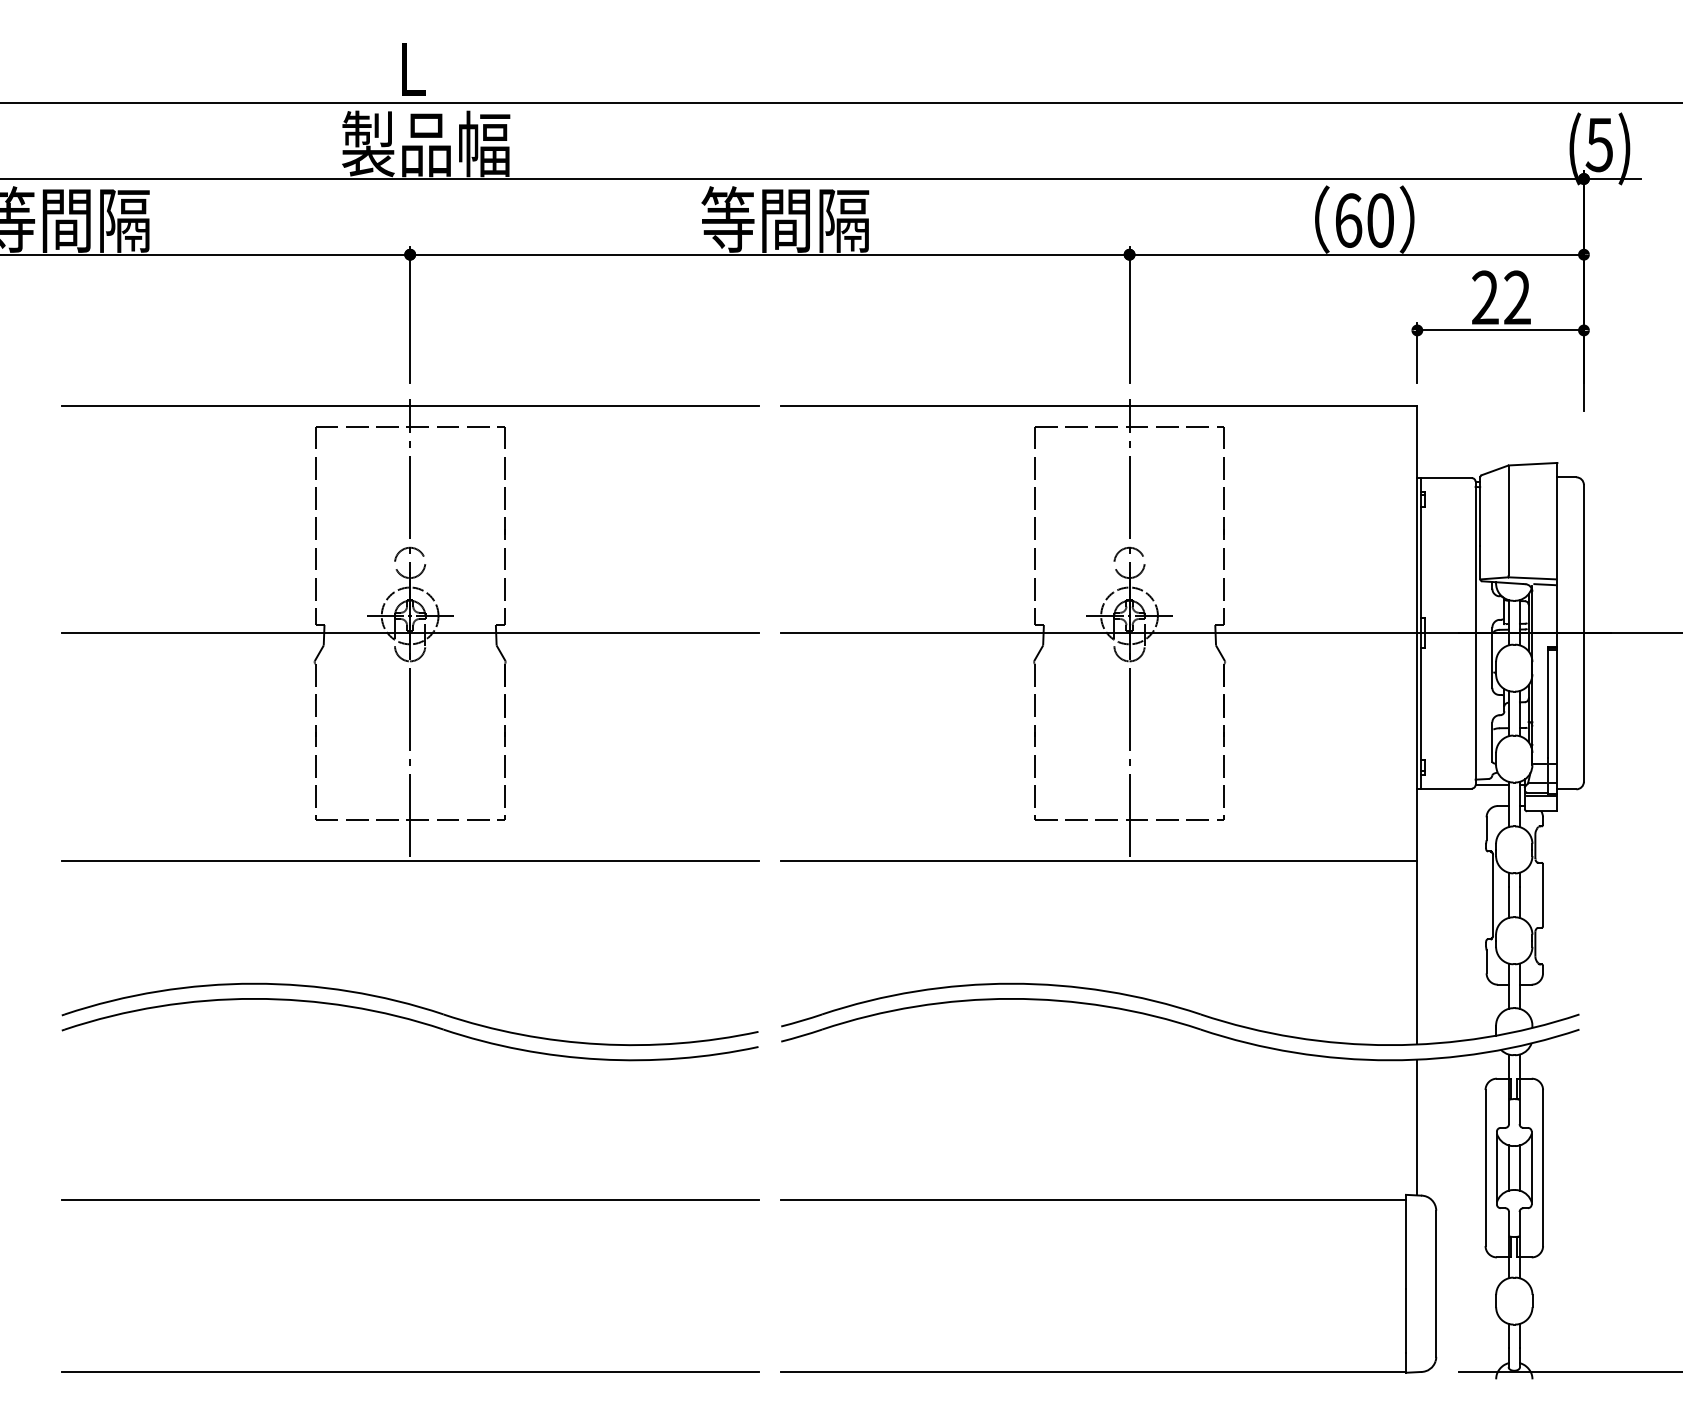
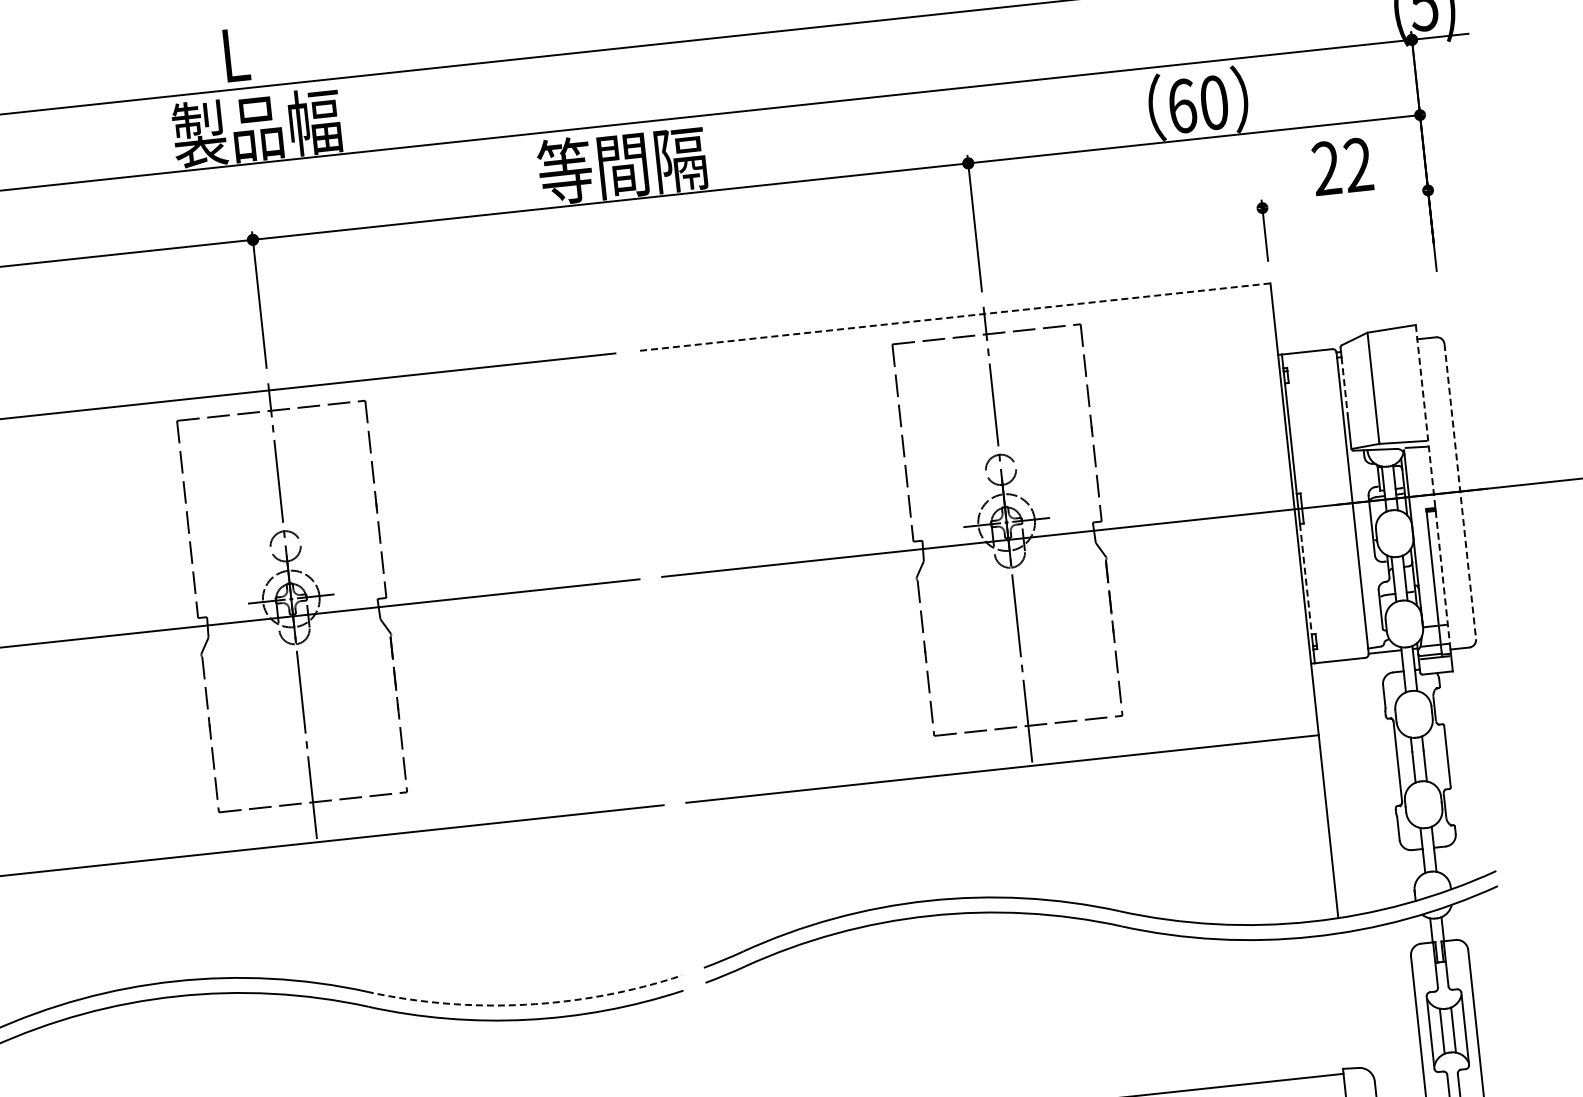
line: (1500, 330) -> (1345, 199), removed
line: (1098, 406) -> (953, 317), solid -> dashed
line: (1480, 516) -> (1345, 386), solid -> dashed
line: (1557, 626) -> (1433, 487), solid -> dashed
line: (1583, 633) -> (1459, 491), solid -> dashed
line: (1421, 704) -> (1306, 579), solid -> dashed
arc: (599, 1044) -> (525, 1005), solid -> dashed
line: (1417, 1127) -> (1347, 1000), removed

